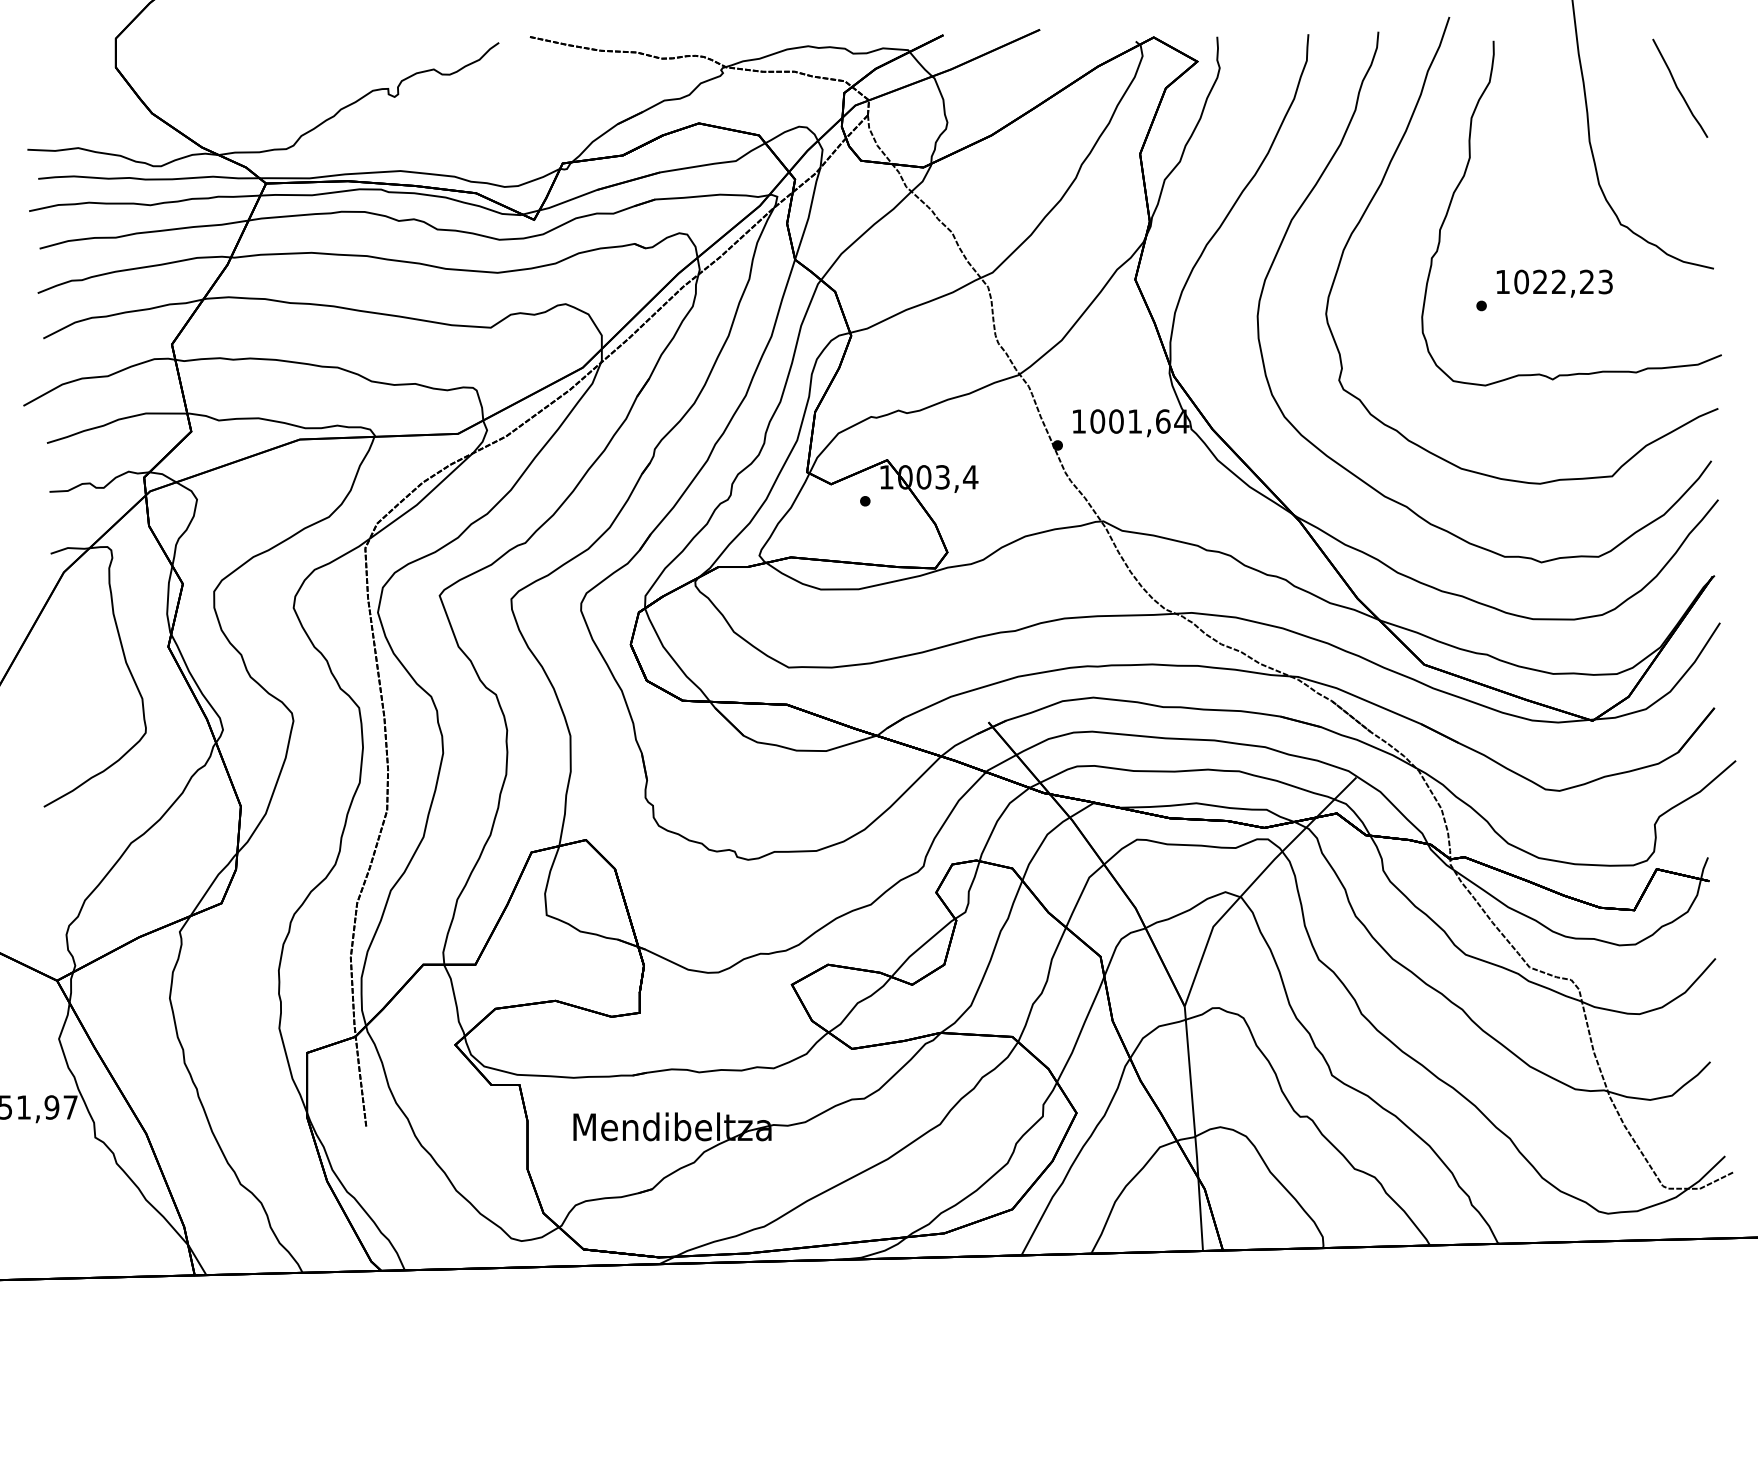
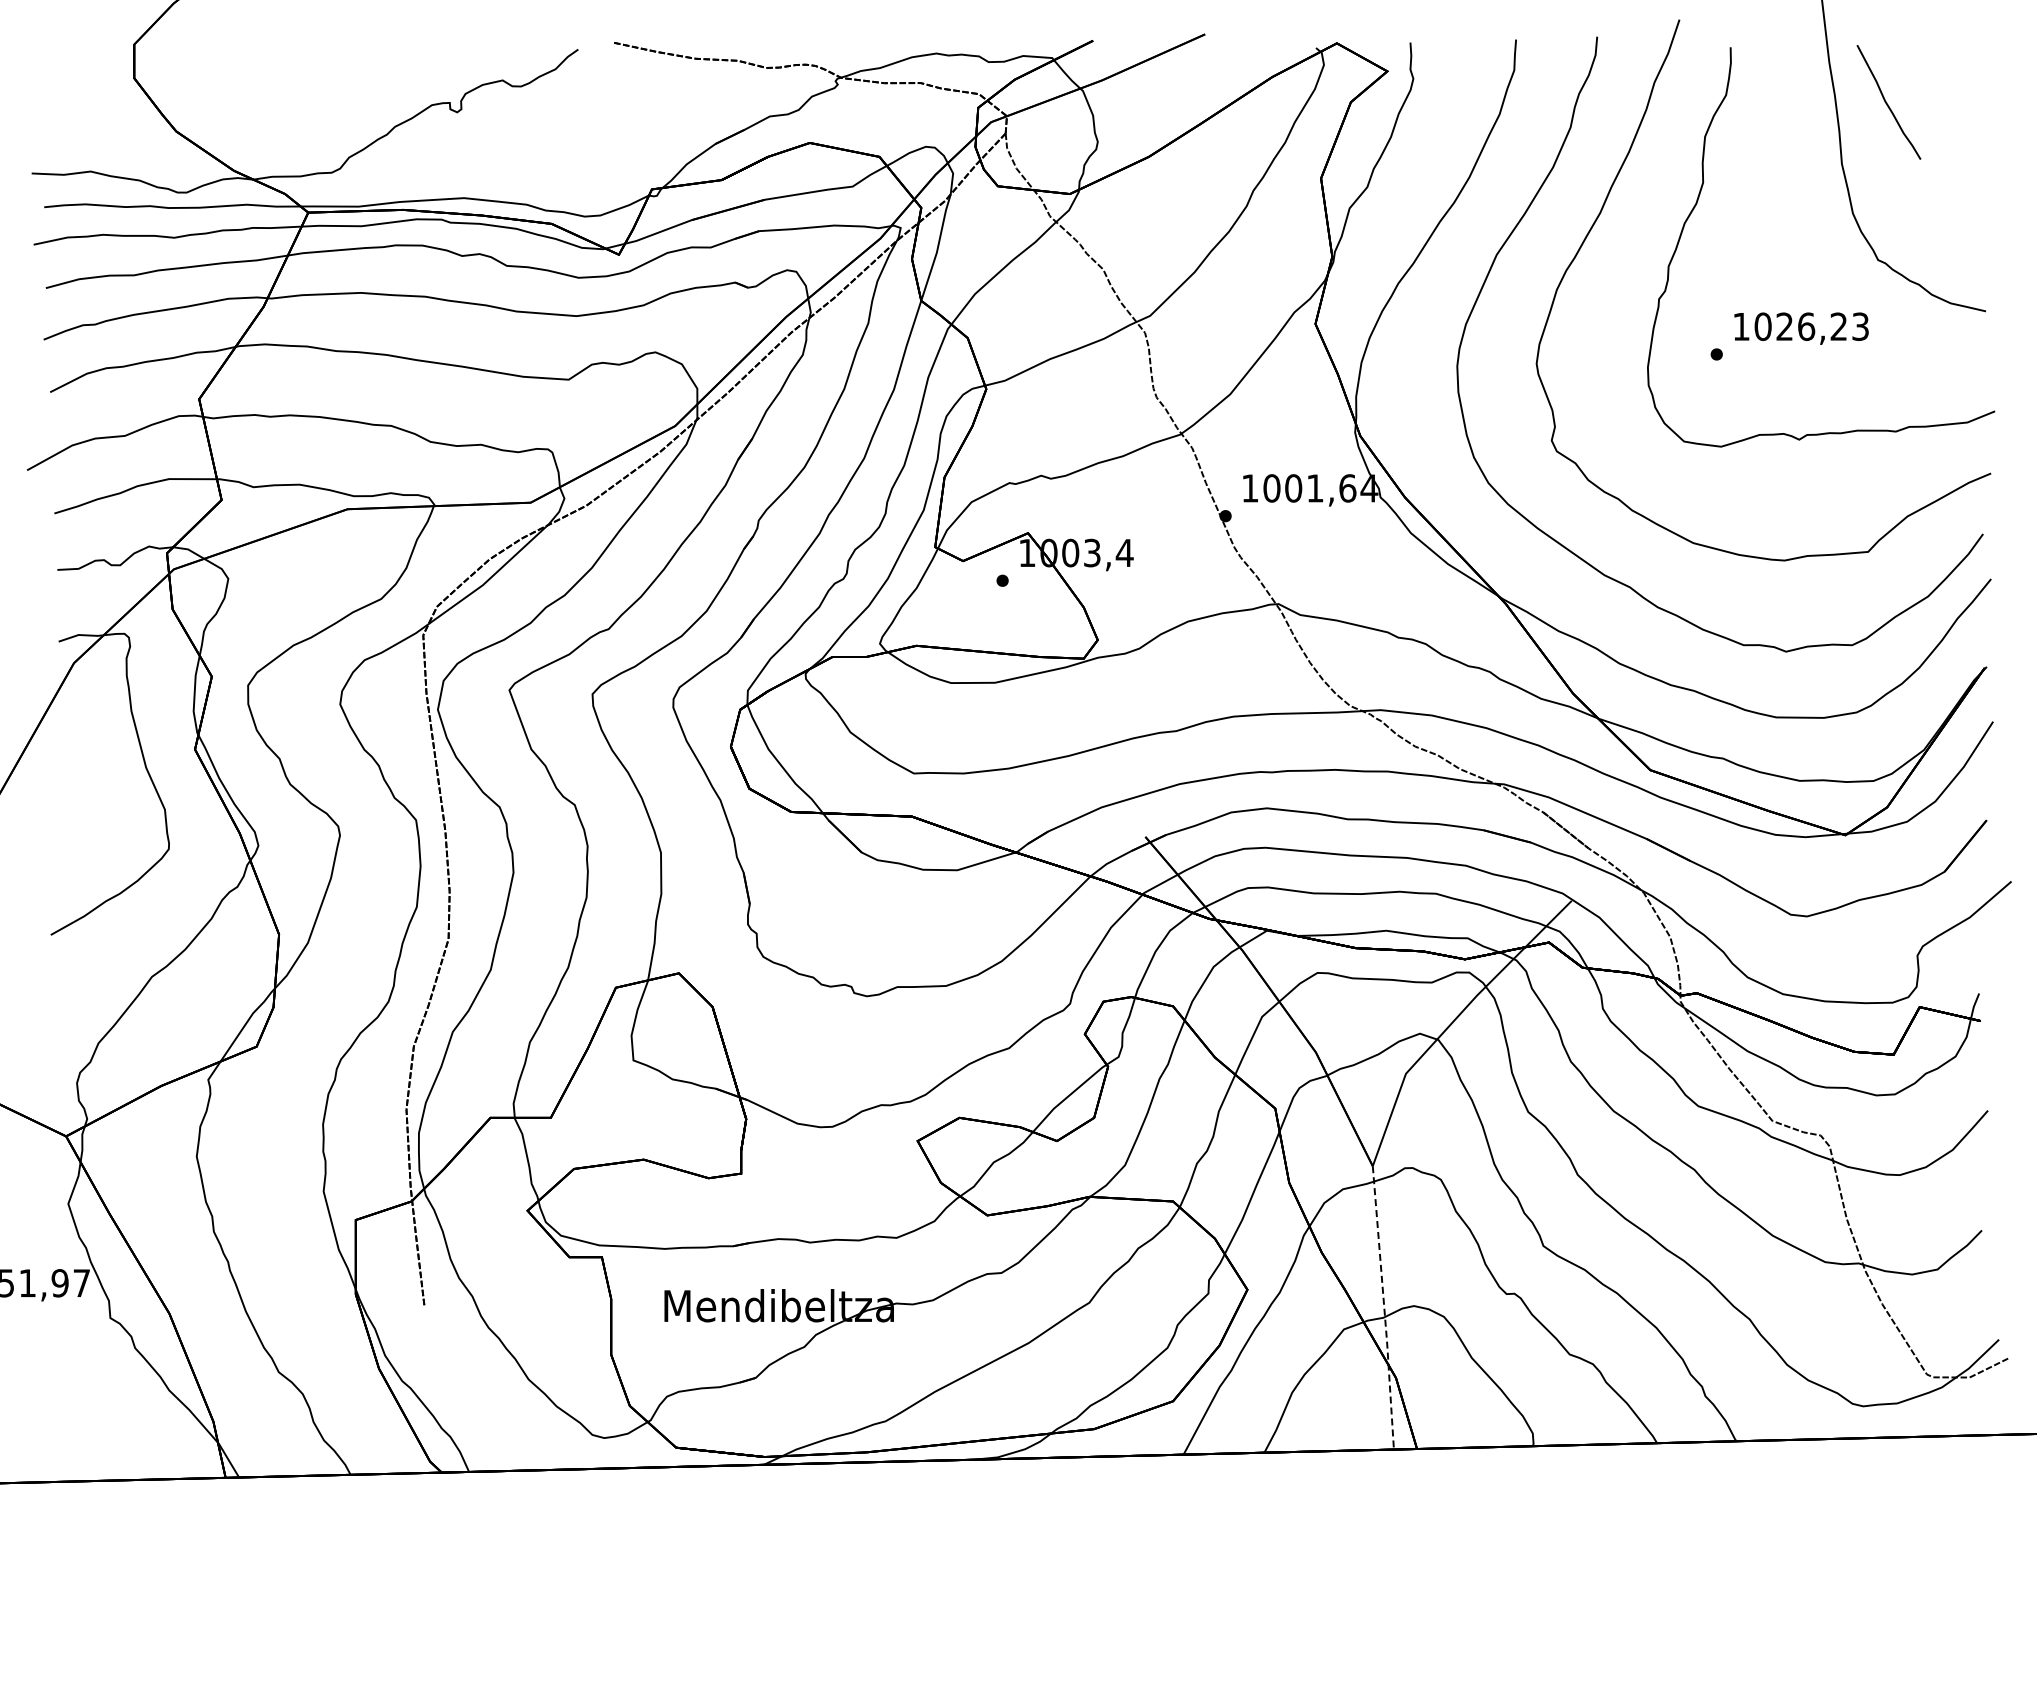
curve: (1679, 88) -> (1887, 102), moved
text: (1559, 281) -> (1806, 326), 1022,23 -> 1026,23
line: (1194, 1129) -> (1384, 1308), solid -> dashed

